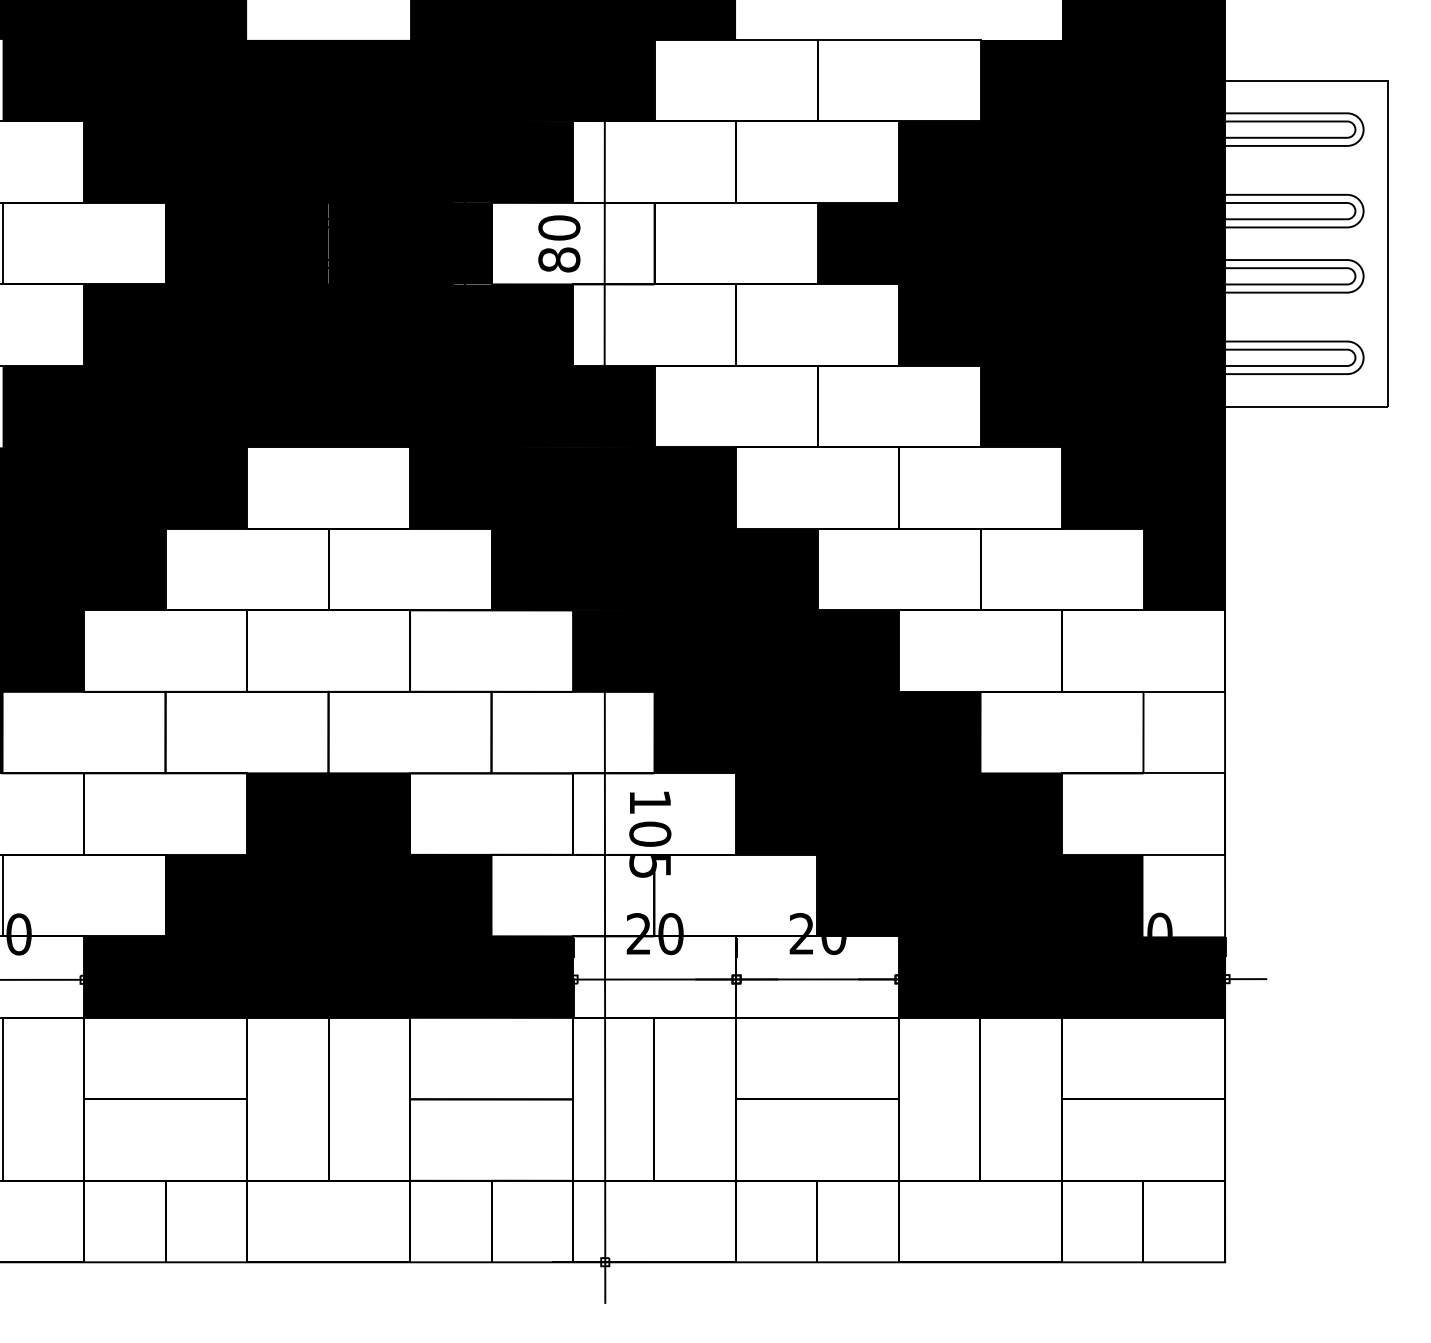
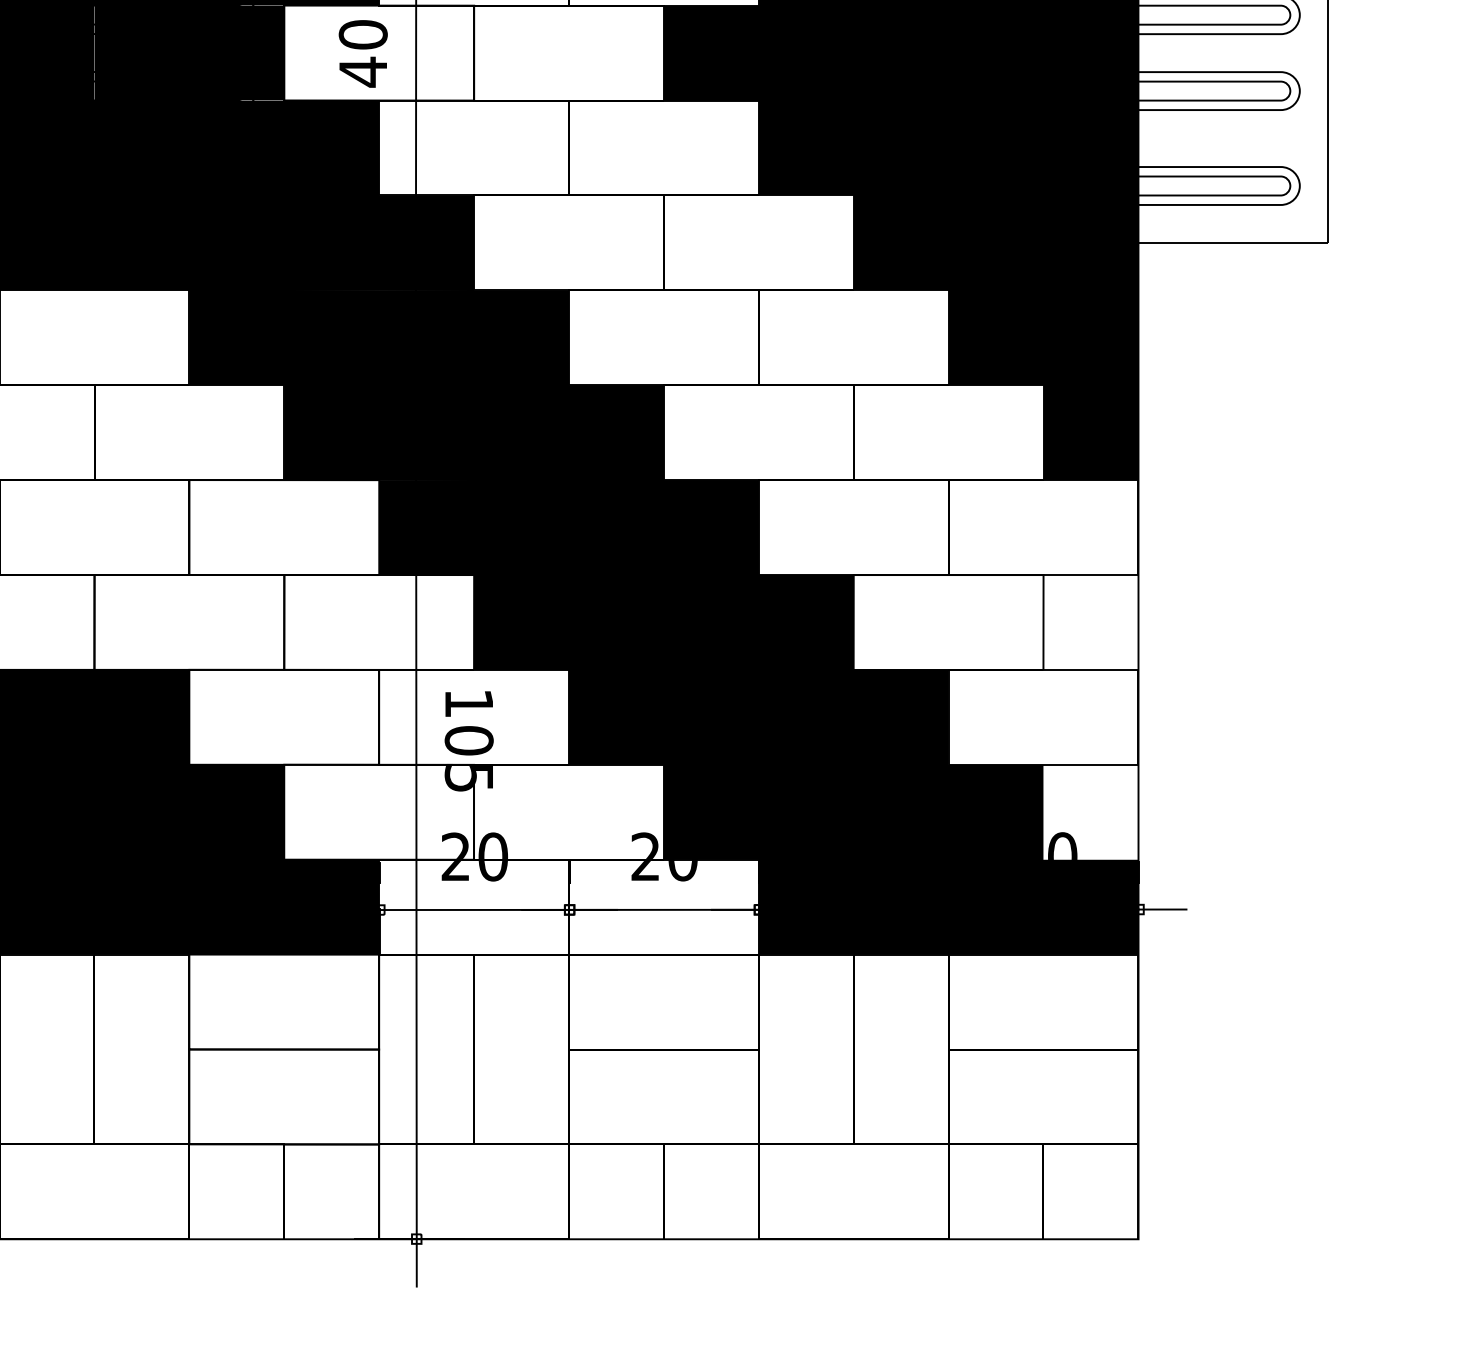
text: (559, 259) -> (363, 71), 80 -> 40

